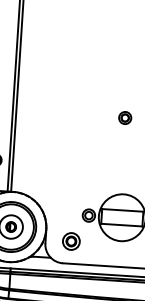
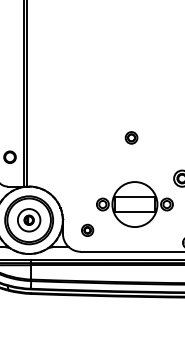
part: (125, 117) -> (131, 137), moved
part: (71, 241) -> (87, 230), size x0.7

